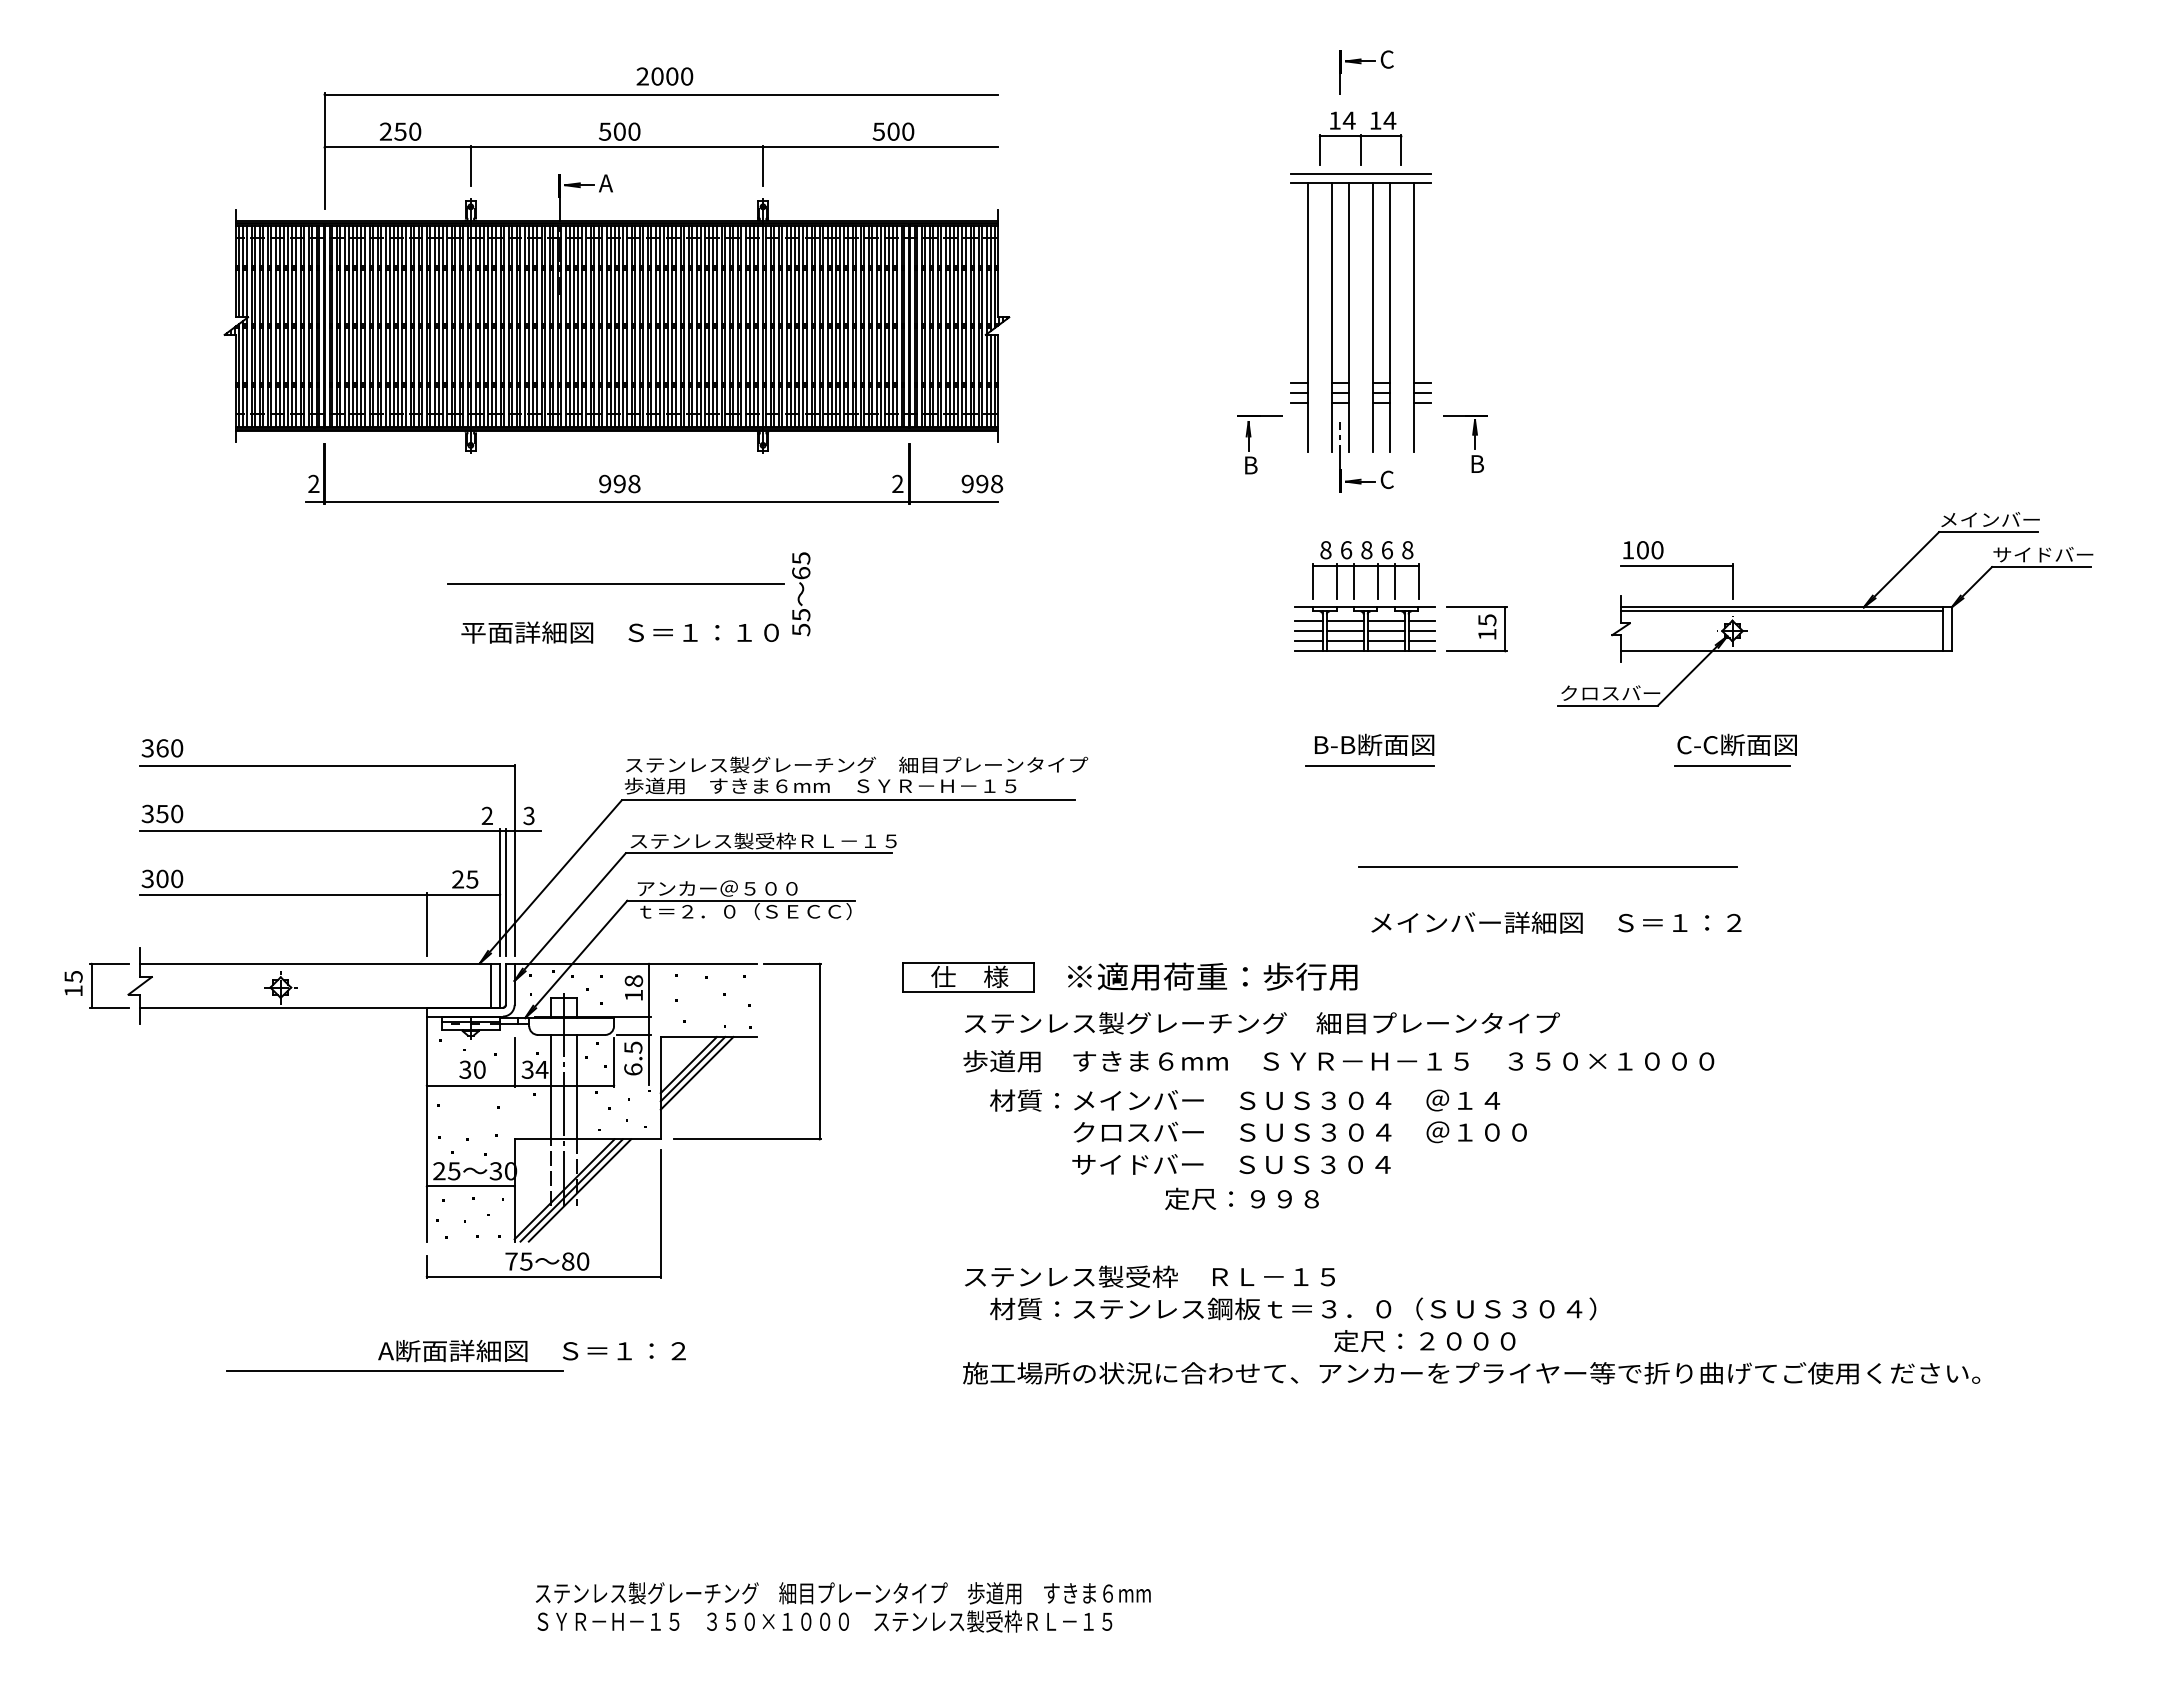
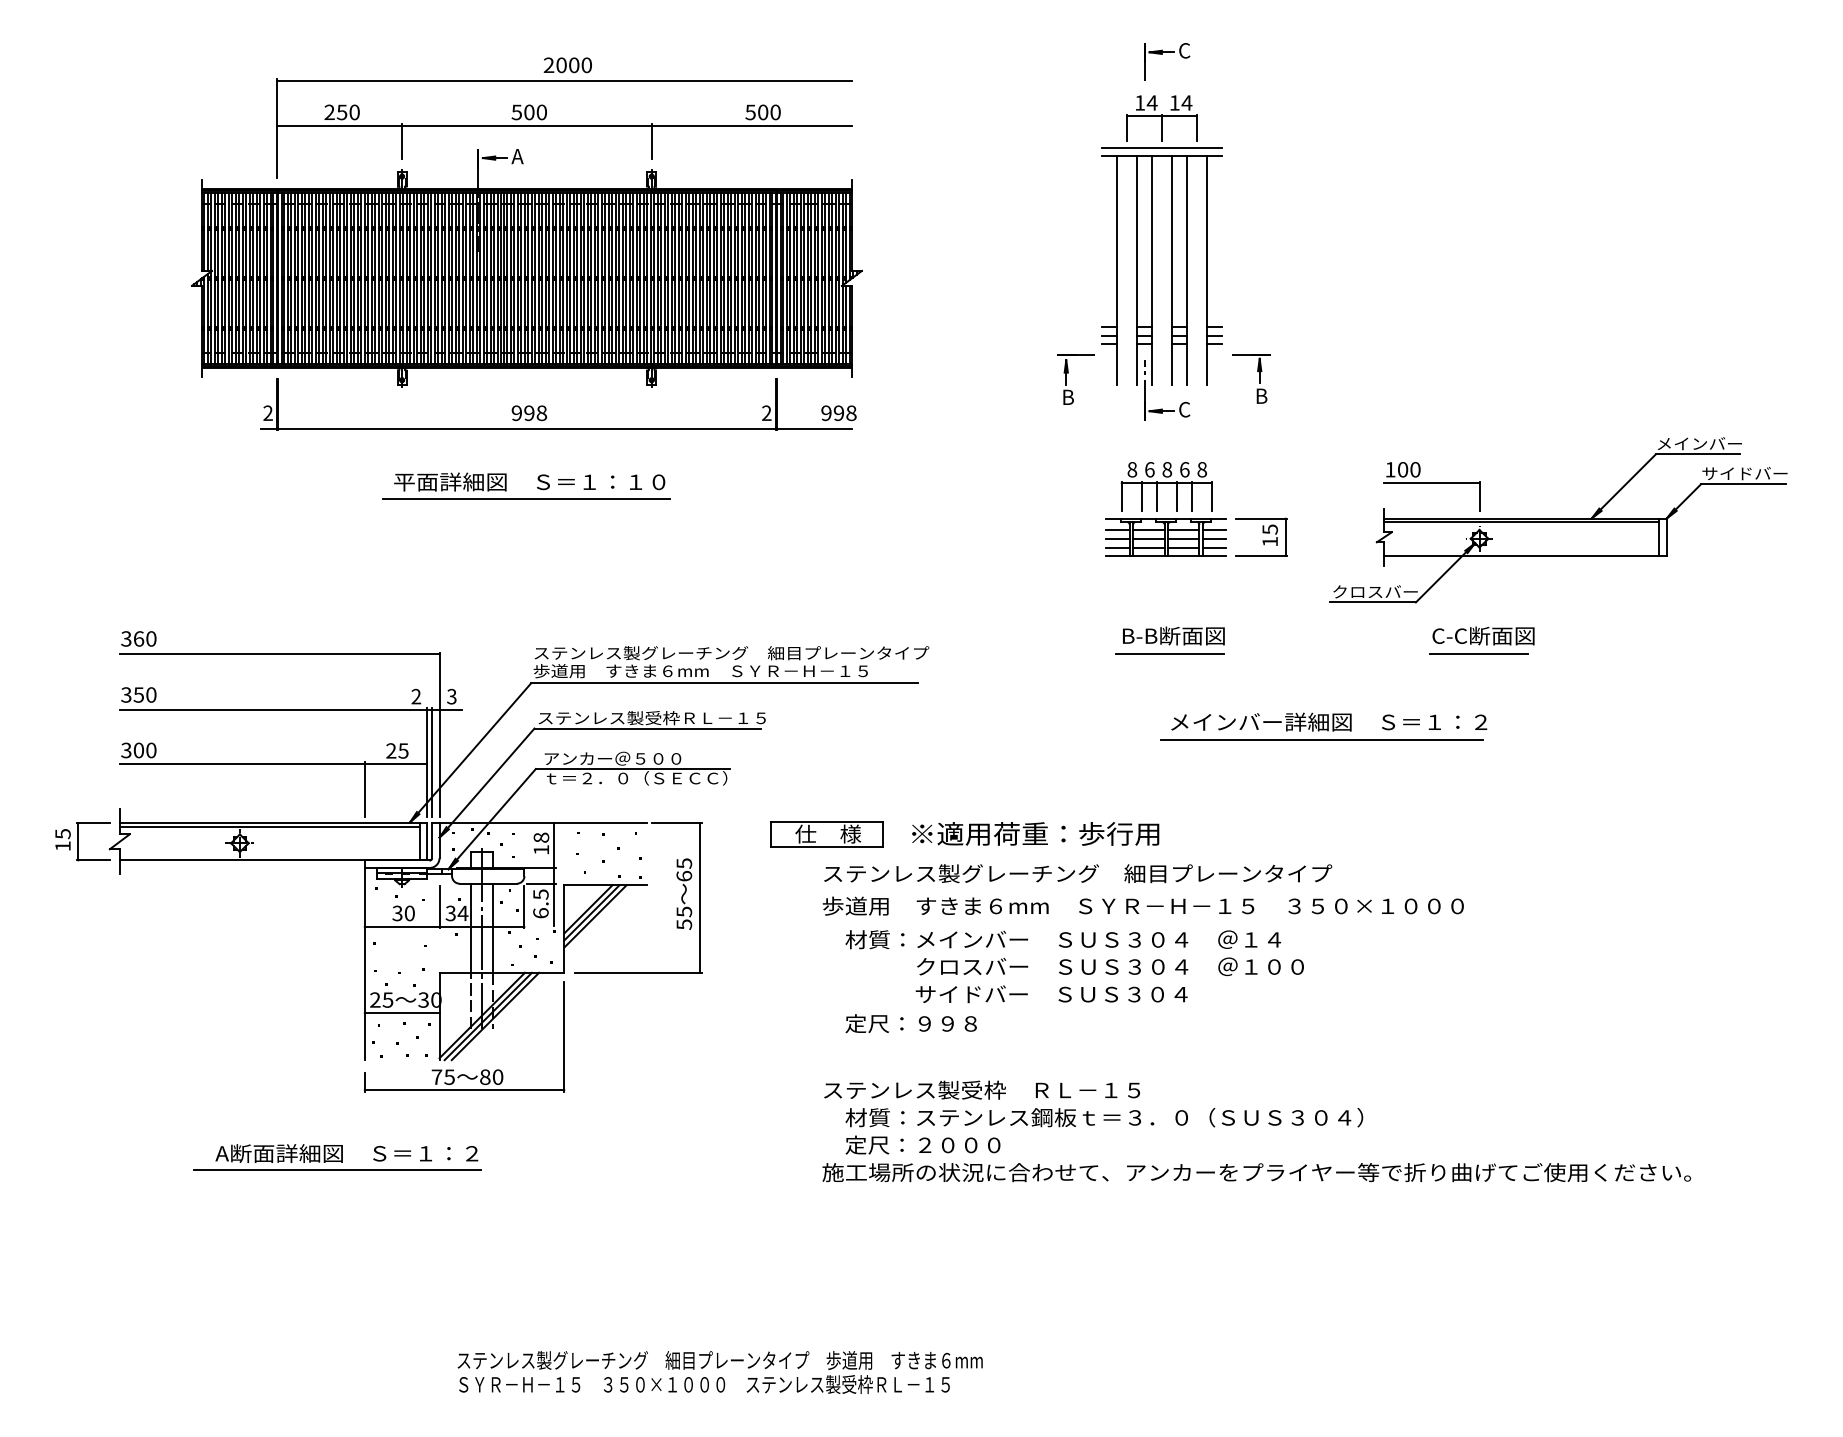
text: (801, 594) -> (684, 894), moved
text: (619, 632) -> (529, 481), moved
text: (1556, 922) -> (1329, 721), moved
line: (315, 968) -> (269, 826), added
text: (1241, 1198) -> (910, 1023), moved
text: (1424, 1341) -> (922, 1145), moved
text: (531, 1350) -> (346, 1153), moved

